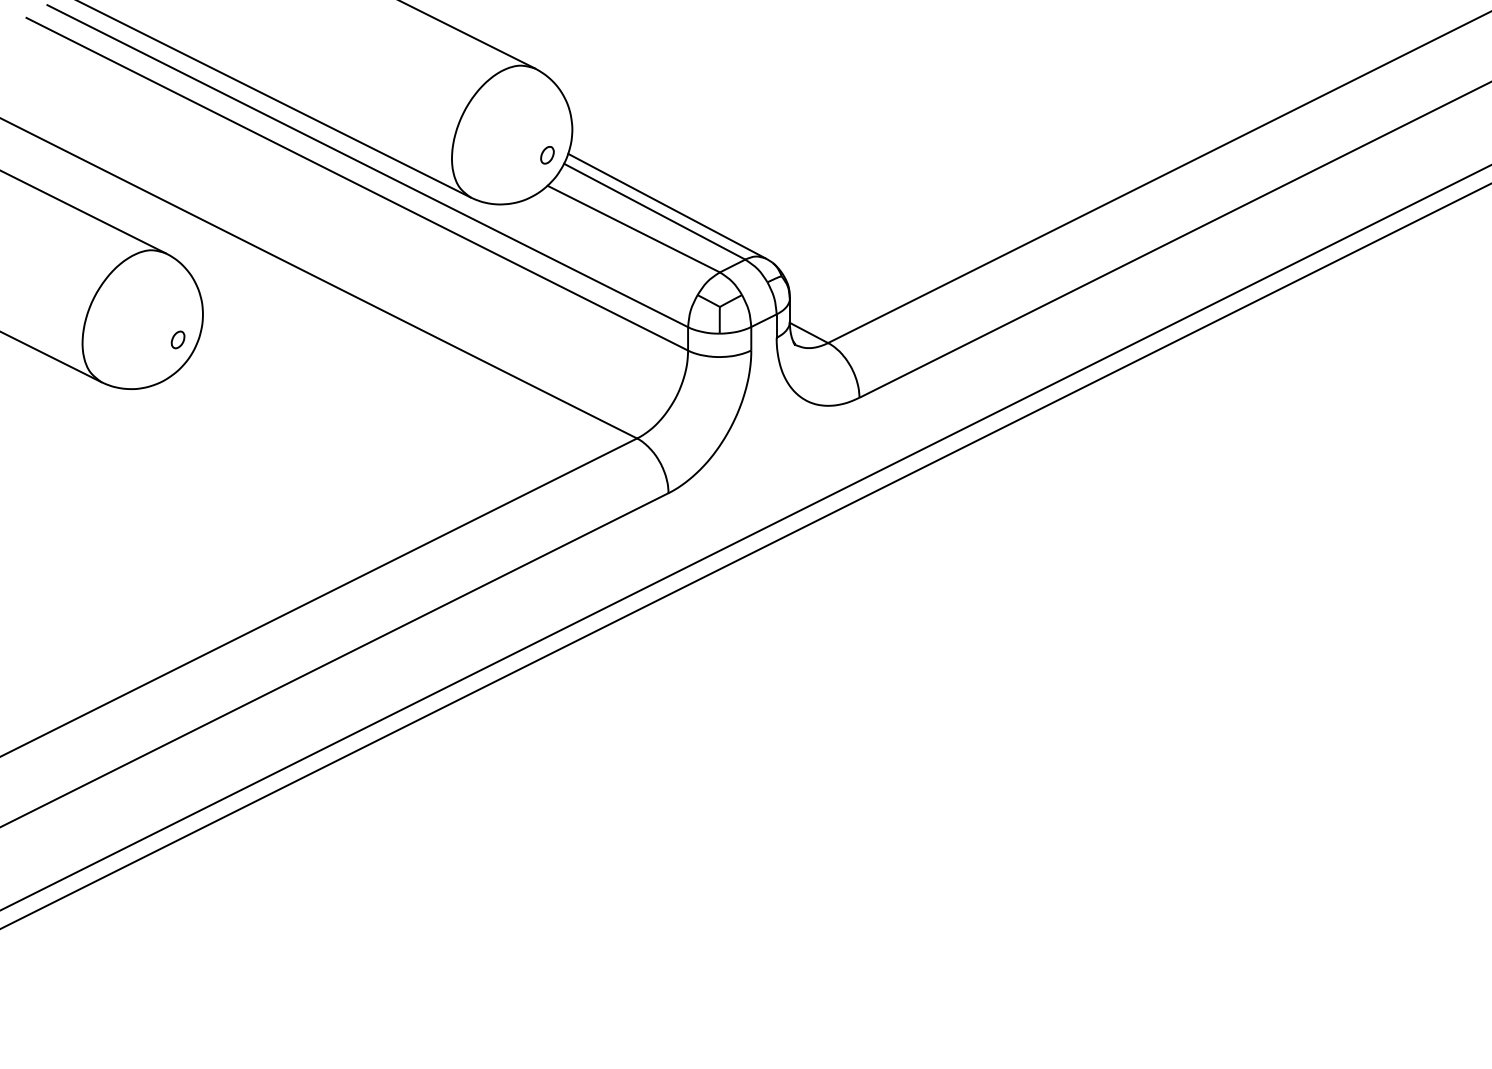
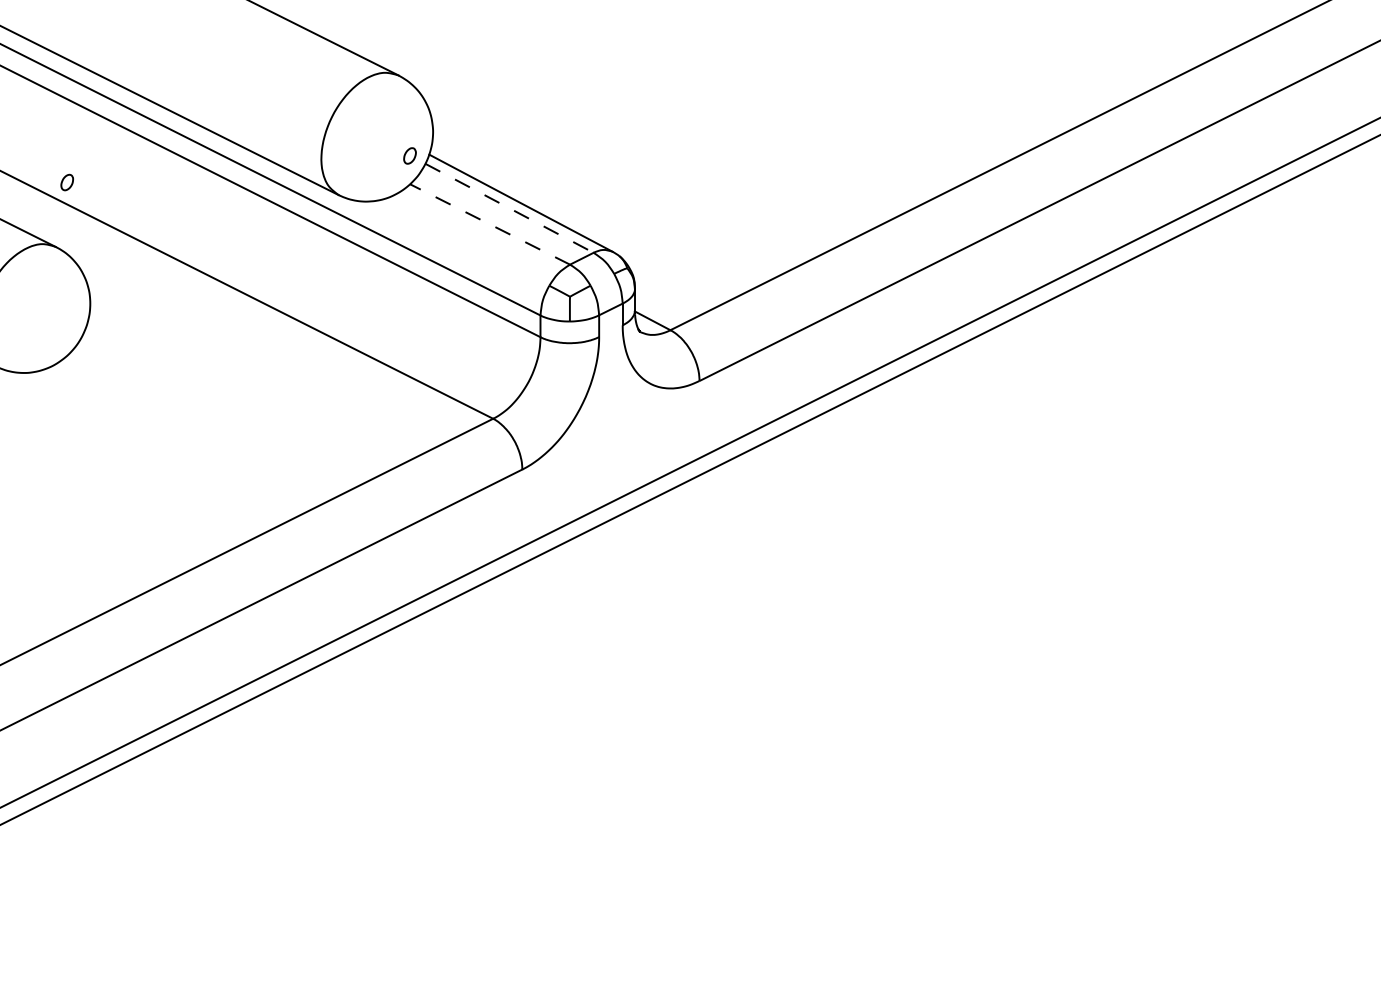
line: (655, 211) -> (510, 208), solid -> dashed
line: (633, 228) -> (489, 223), solid -> dashed
part: (177, 339) -> (66, 182), moved

